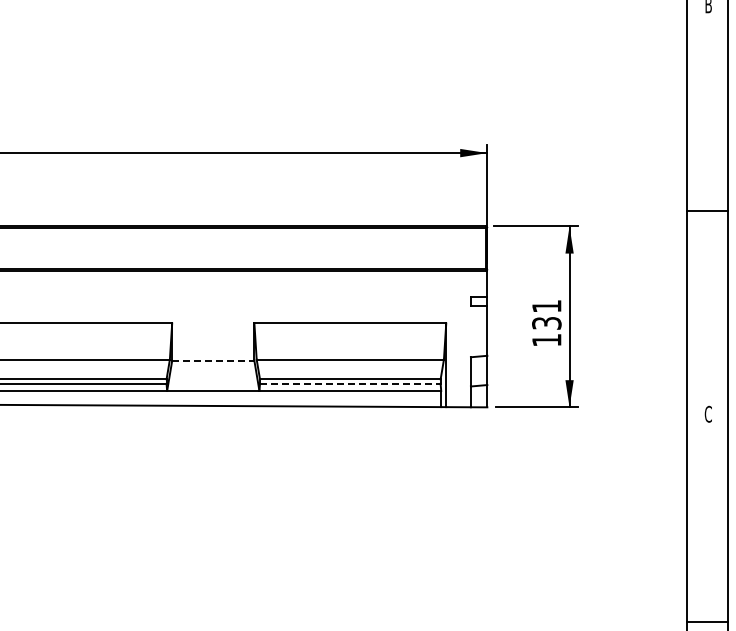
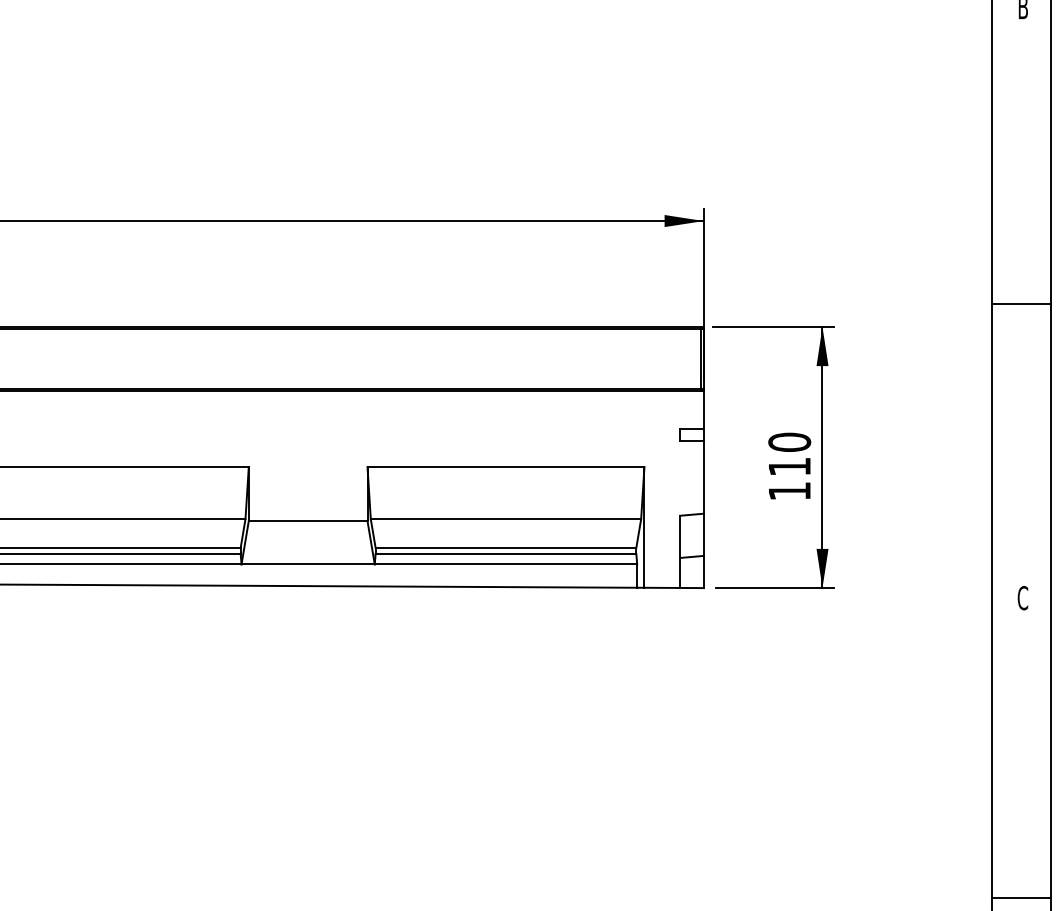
text: (546, 314) -> (789, 454), 131 -> 110
line: (213, 360) -> (308, 520), dashed -> solid
line: (350, 383) -> (506, 553), dashed -> solid

